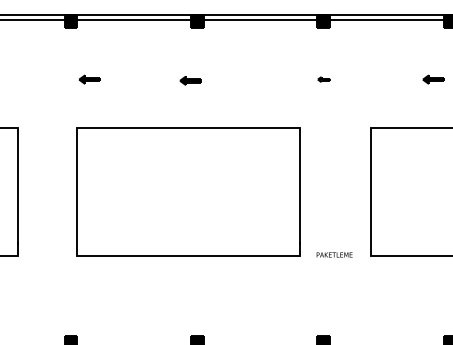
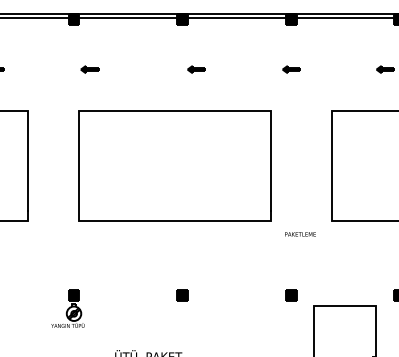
part: (324, 79) -> (291, 69), size x1.67
part: (190, 80) -> (196, 69), moved
text: (334, 255) -> (300, 234), moved

